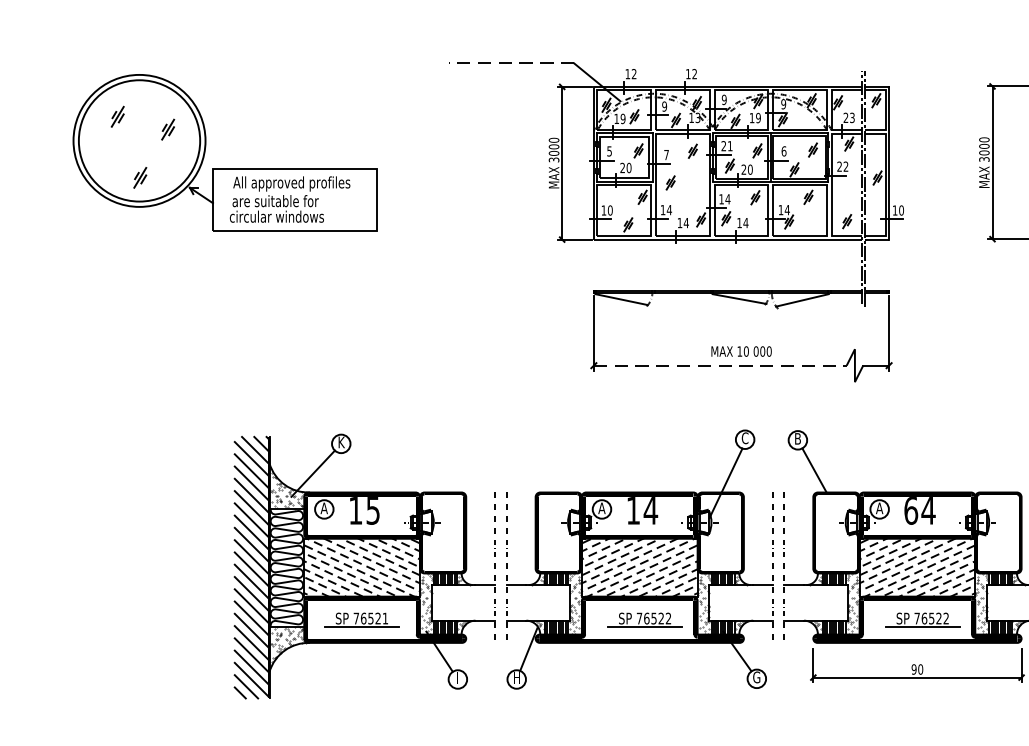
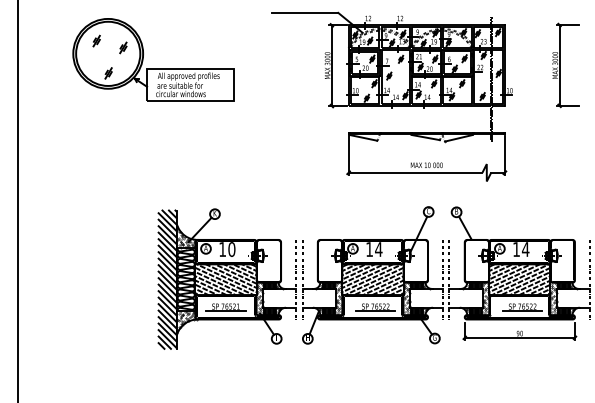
line: (510, 62) -> (304, 12), dashed -> solid
line: (720, 365) -> (415, 172), dashed -> solid
text: (372, 510) -> (231, 249), 15 -> 10
text: (911, 510) -> (516, 249), 64 -> 14

